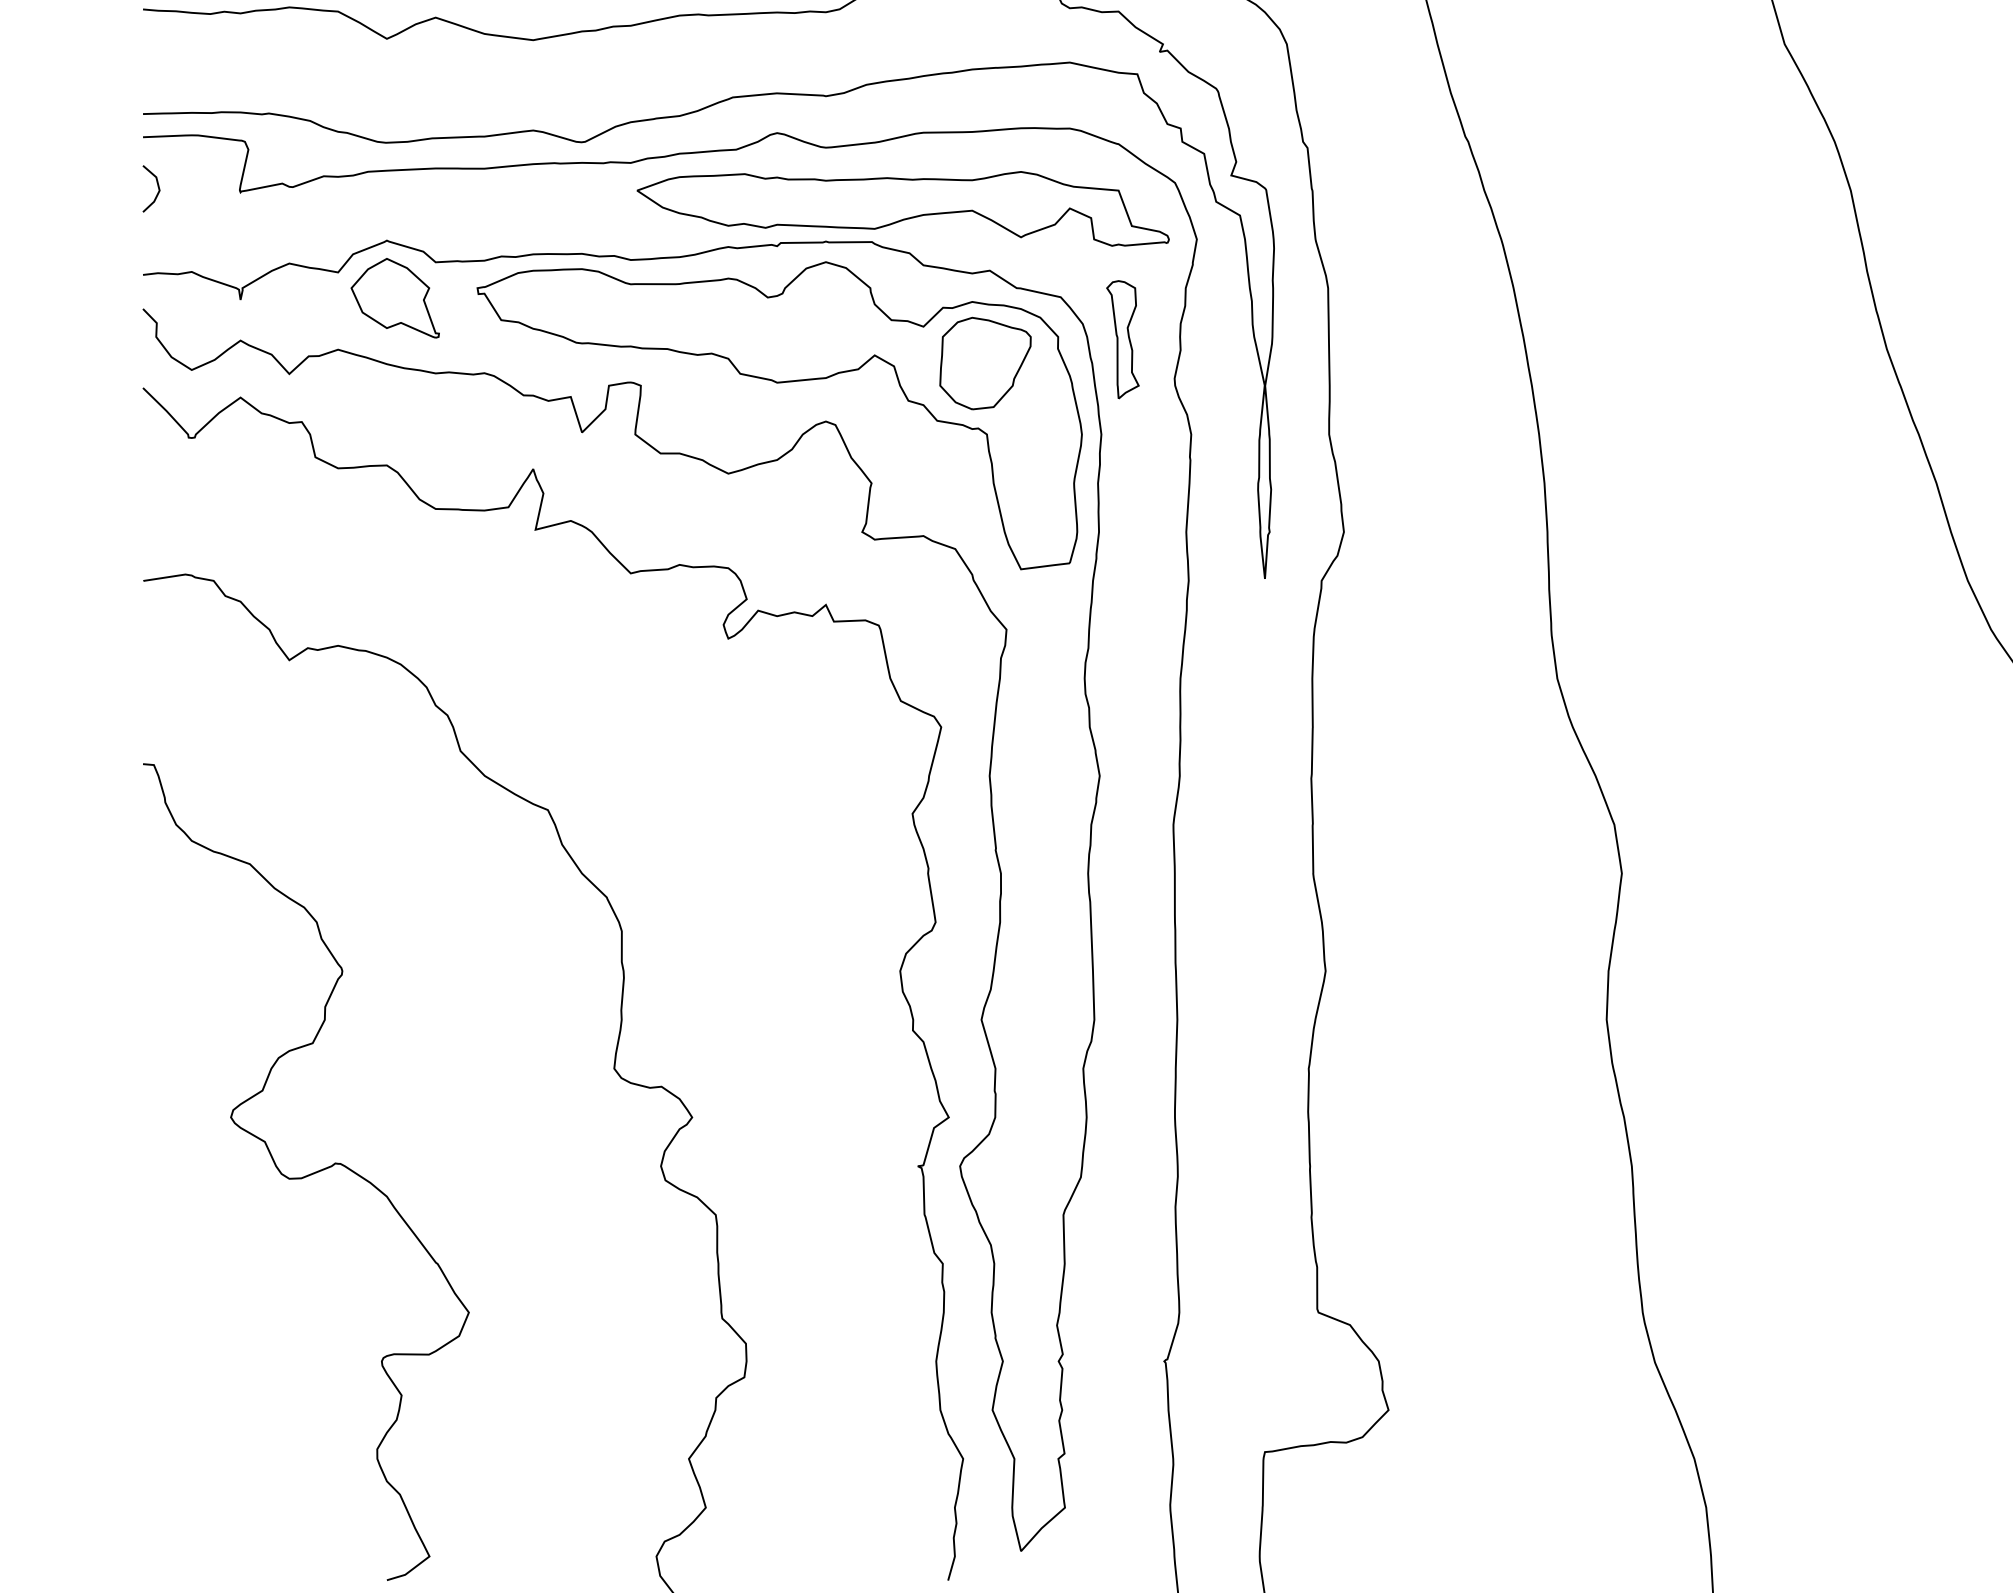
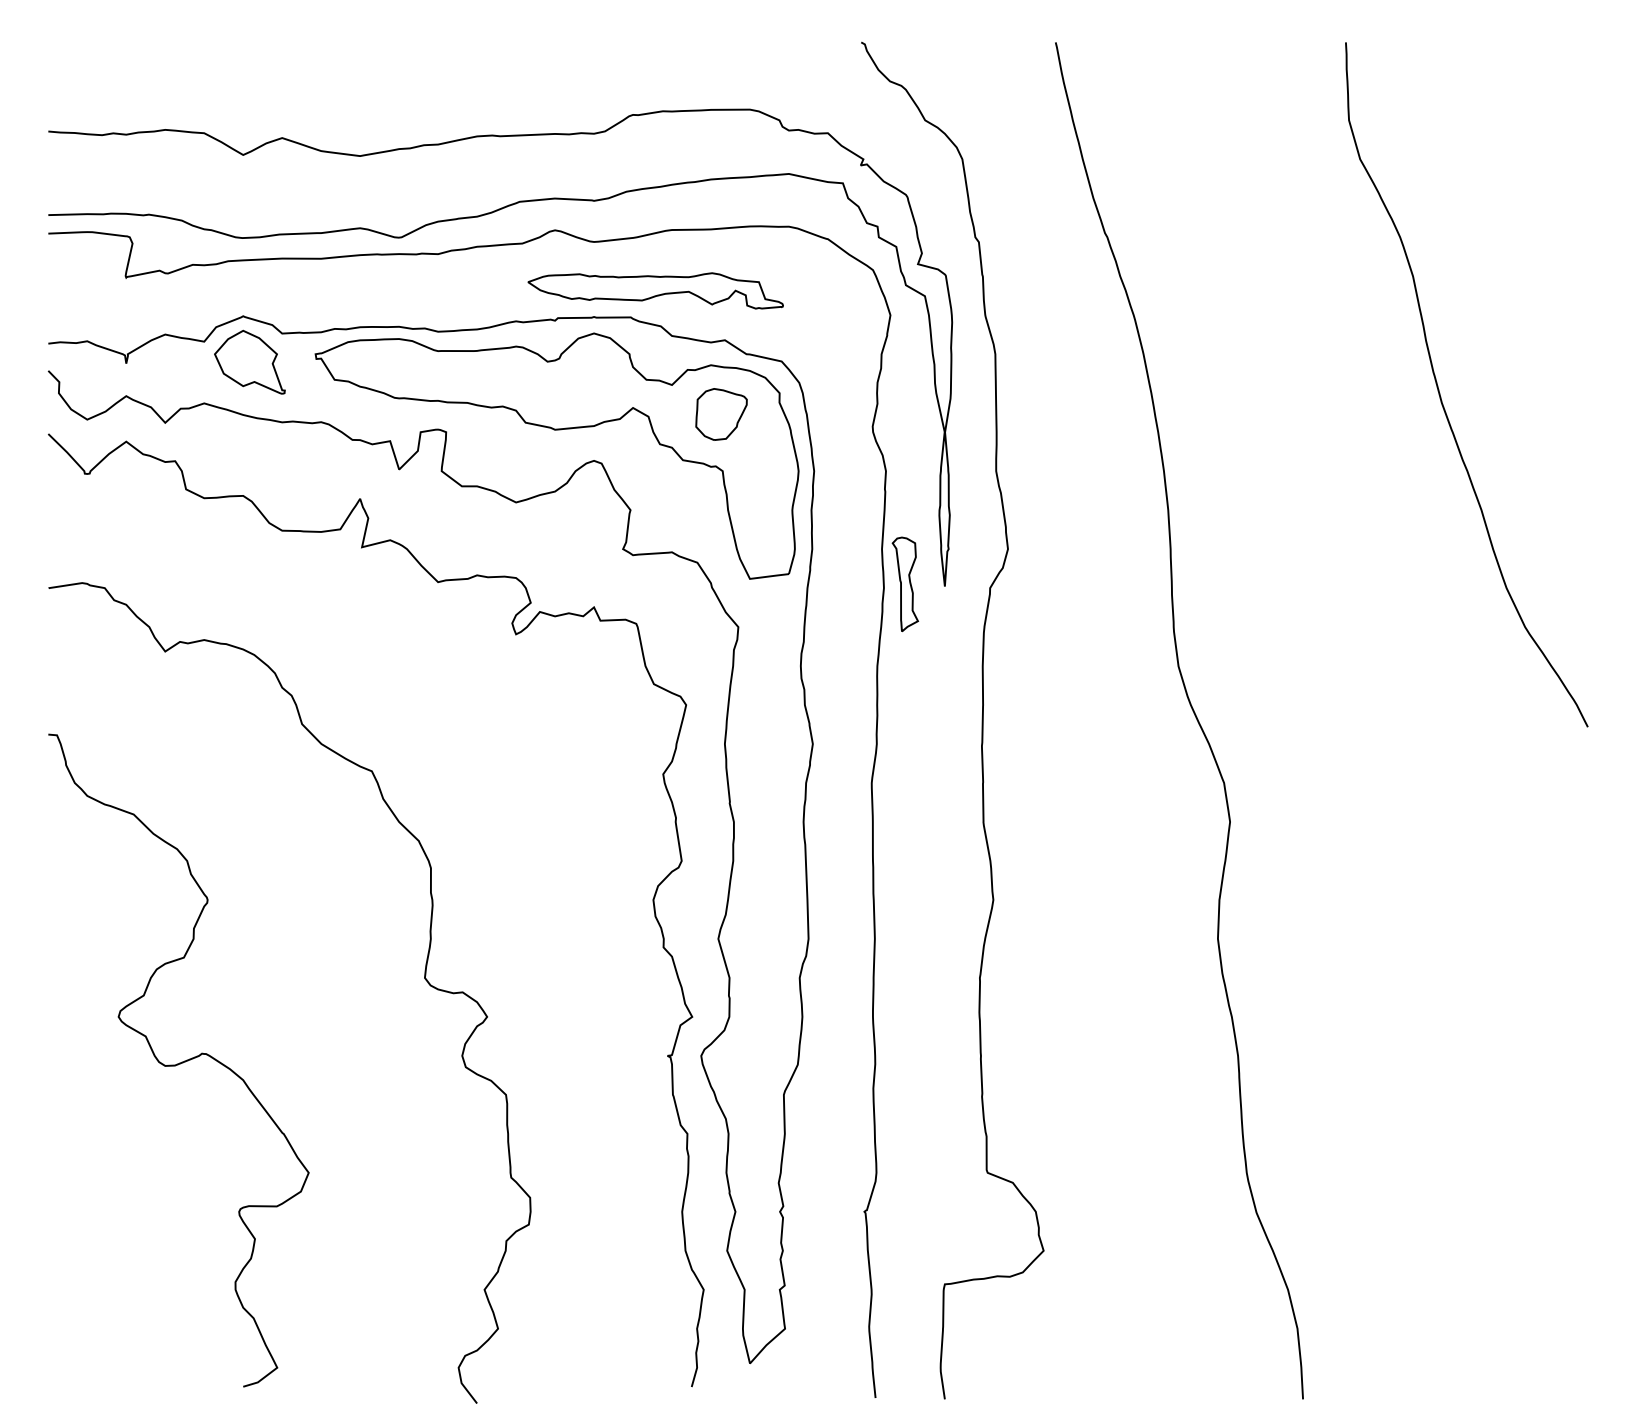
line: (156, 185) -> (59, 272), removed
part: (902, 208) -> (655, 290), size x0.6
part: (1121, 339) -> (904, 584), moved
part: (985, 363) -> (721, 414), size x0.7

